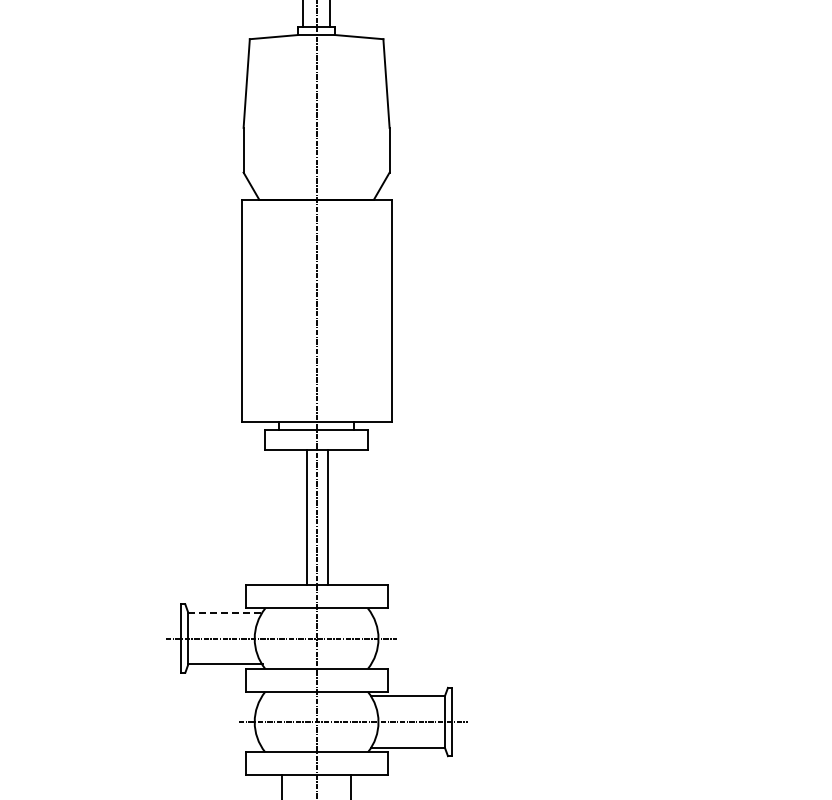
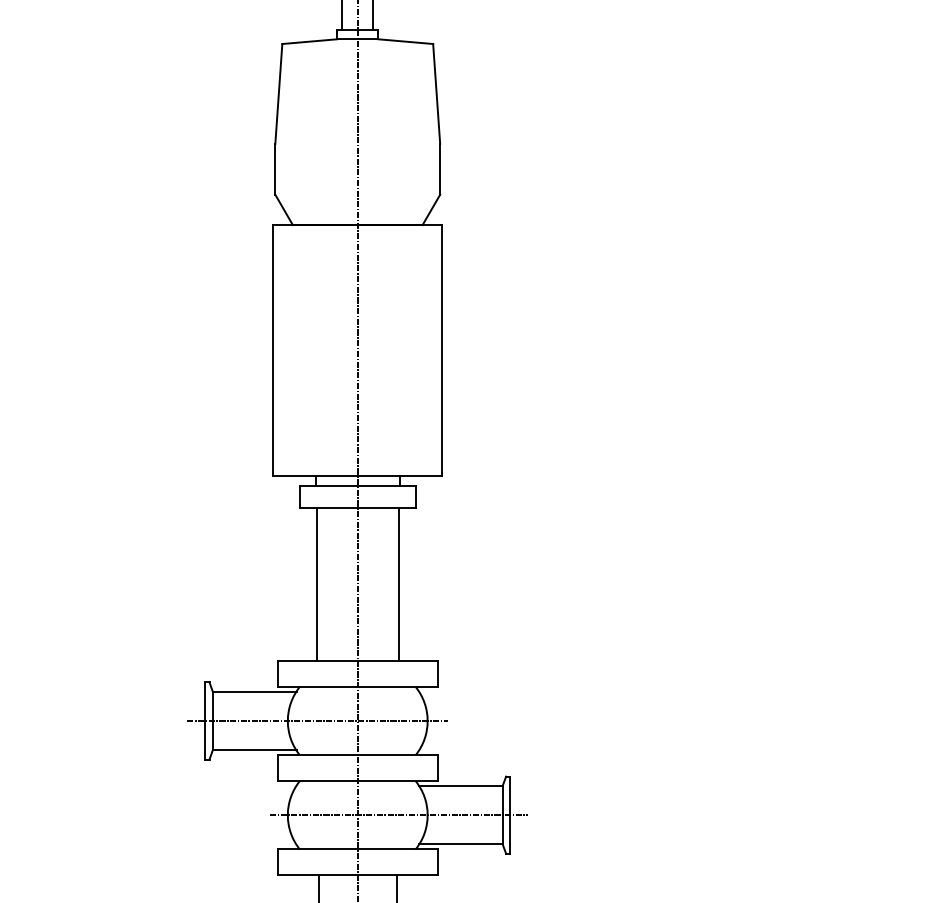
line: (307, 517) -> (316, 584), moved
line: (328, 517) -> (399, 584), moved
line: (225, 612) -> (254, 691), dashed -> solid

